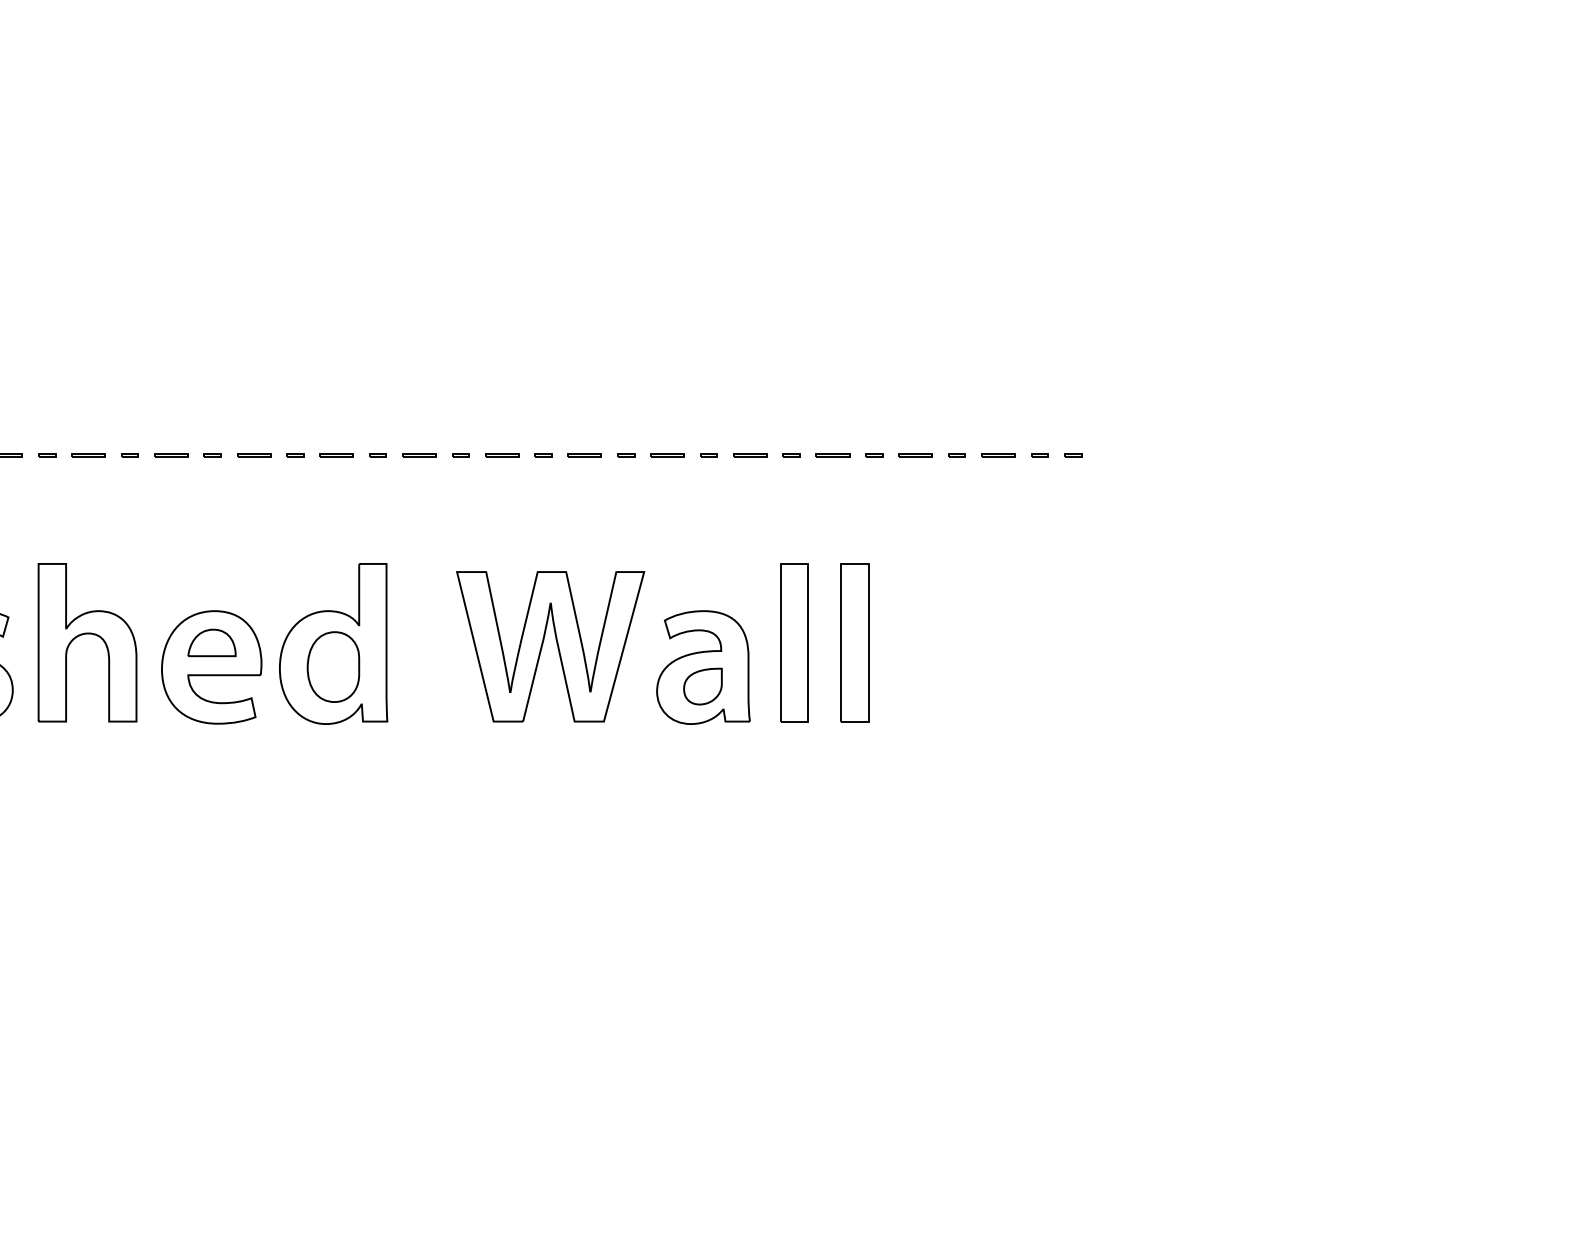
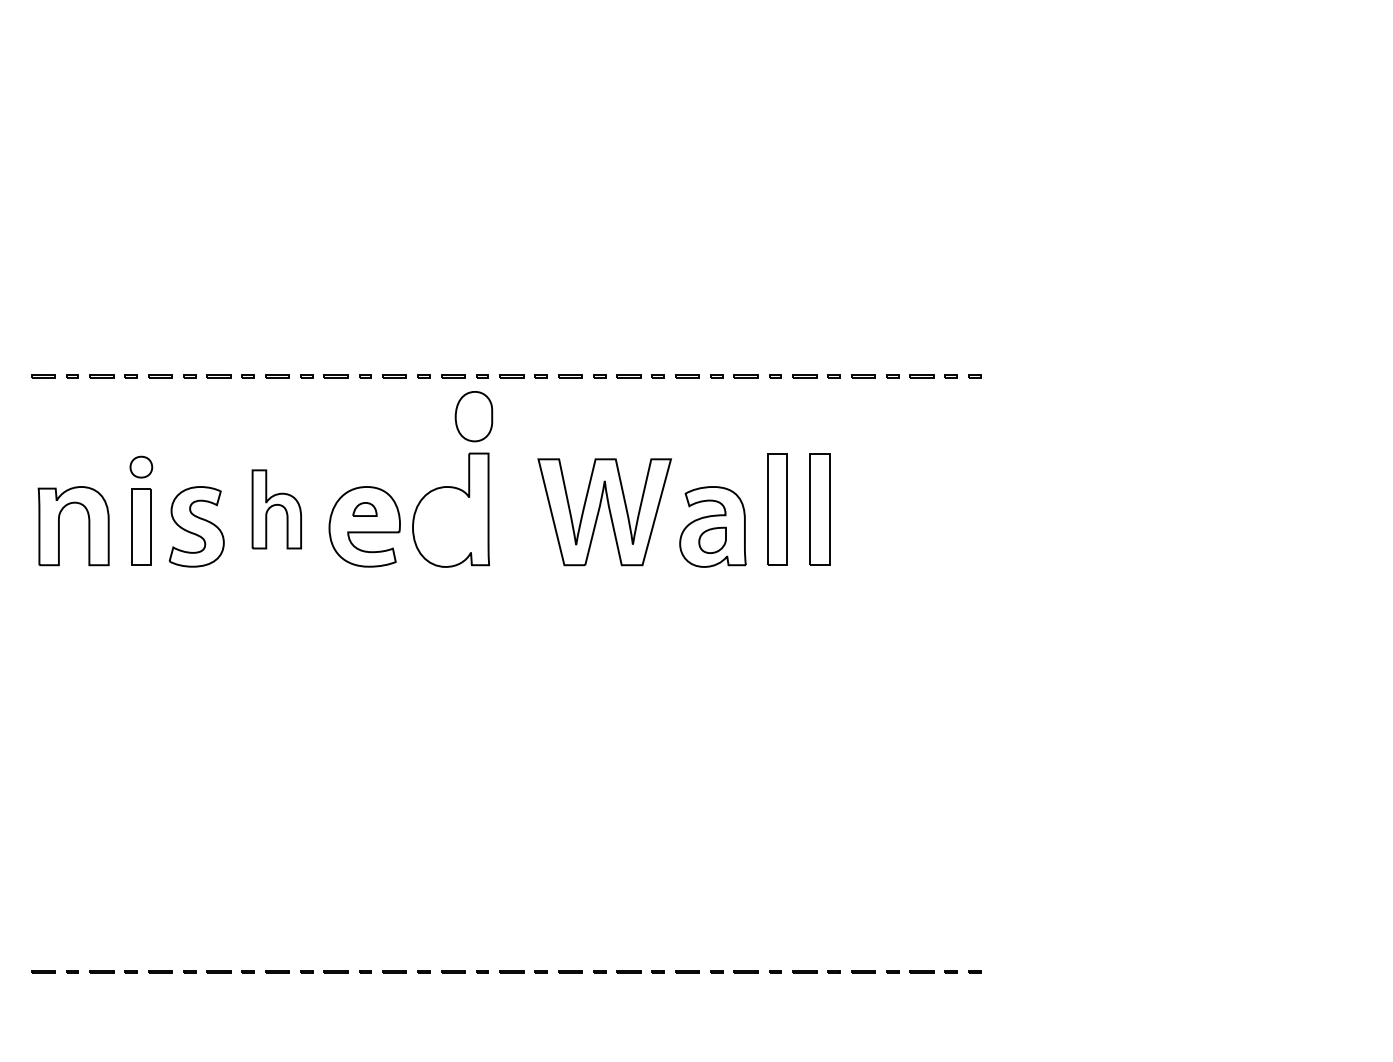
part: (87, 642) -> (276, 509), size x0.7
part: (211, 642) -> (364, 509), size x0.7
part: (332, 666) -> (473, 416), moved

